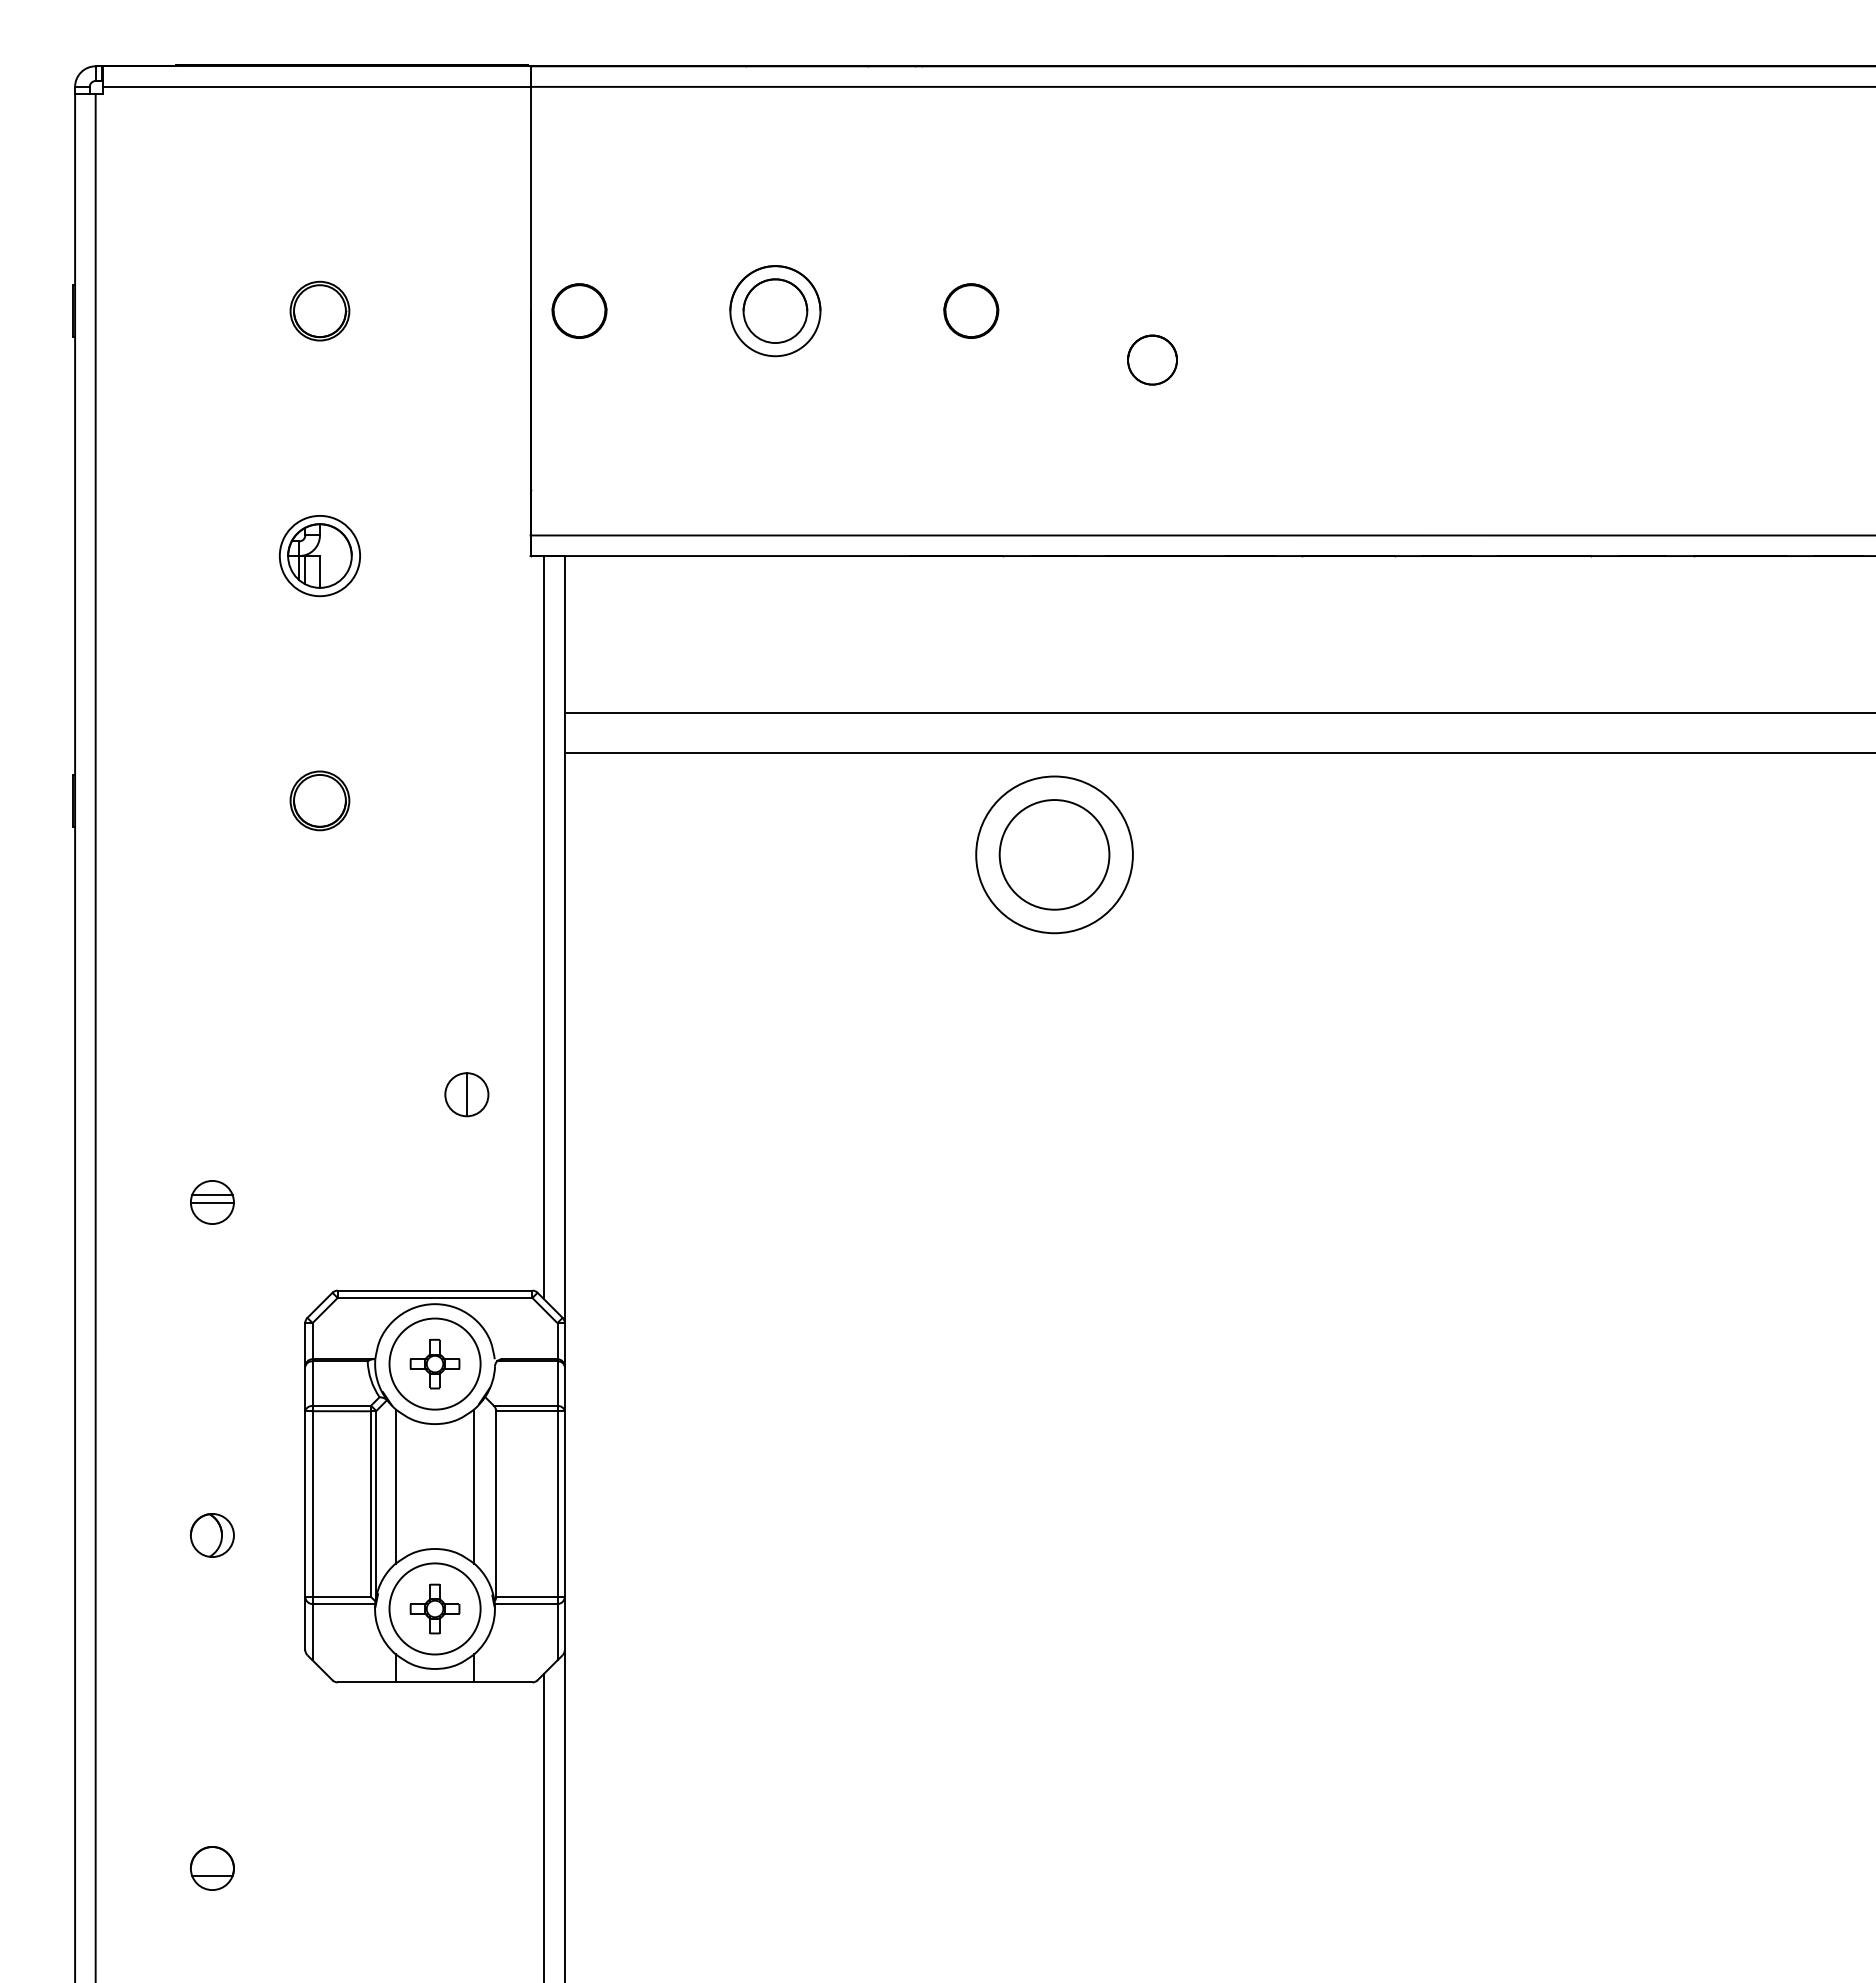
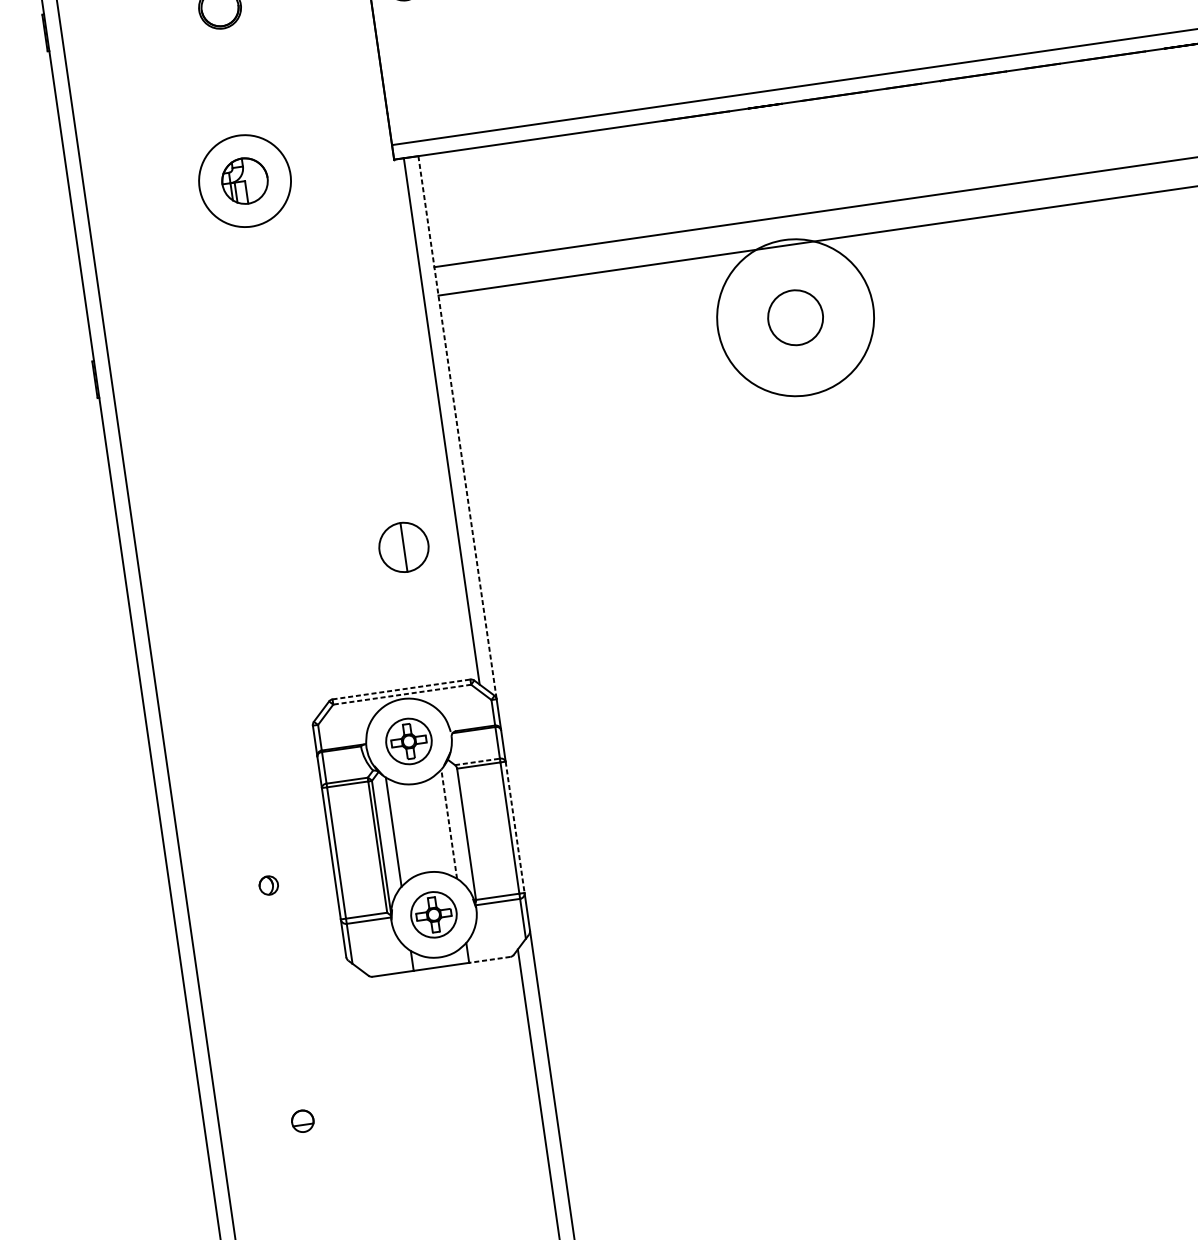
circle: (319, 555) -> (244, 180), size x1.6
part: (319, 800) -> (269, 354), removed
circle: (1054, 854) -> (795, 317), size x0.7
circle: (1054, 854) -> (795, 317), size x1.4
line: (564, 939) -> (457, 427), solid -> dashed
part: (466, 1094) -> (403, 547), size x1.6
part: (212, 1202) -> (234, 649), removed
line: (435, 1290) -> (401, 689), solid -> dashed
line: (434, 1297) -> (401, 694), solid -> dashed
circle: (434, 1363) -> (408, 741), size x0.7
line: (525, 1406) -> (477, 762), solid -> dashed
line: (474, 1486) -> (449, 824), solid -> dashed
line: (564, 1504) -> (514, 827), solid -> dashed
part: (212, 1535) -> (268, 885), size x0.6
circle: (434, 1608) -> (433, 914), size x0.7
line: (502, 1682) -> (489, 960), solid -> dashed
part: (212, 1868) -> (302, 1121), size x0.7

